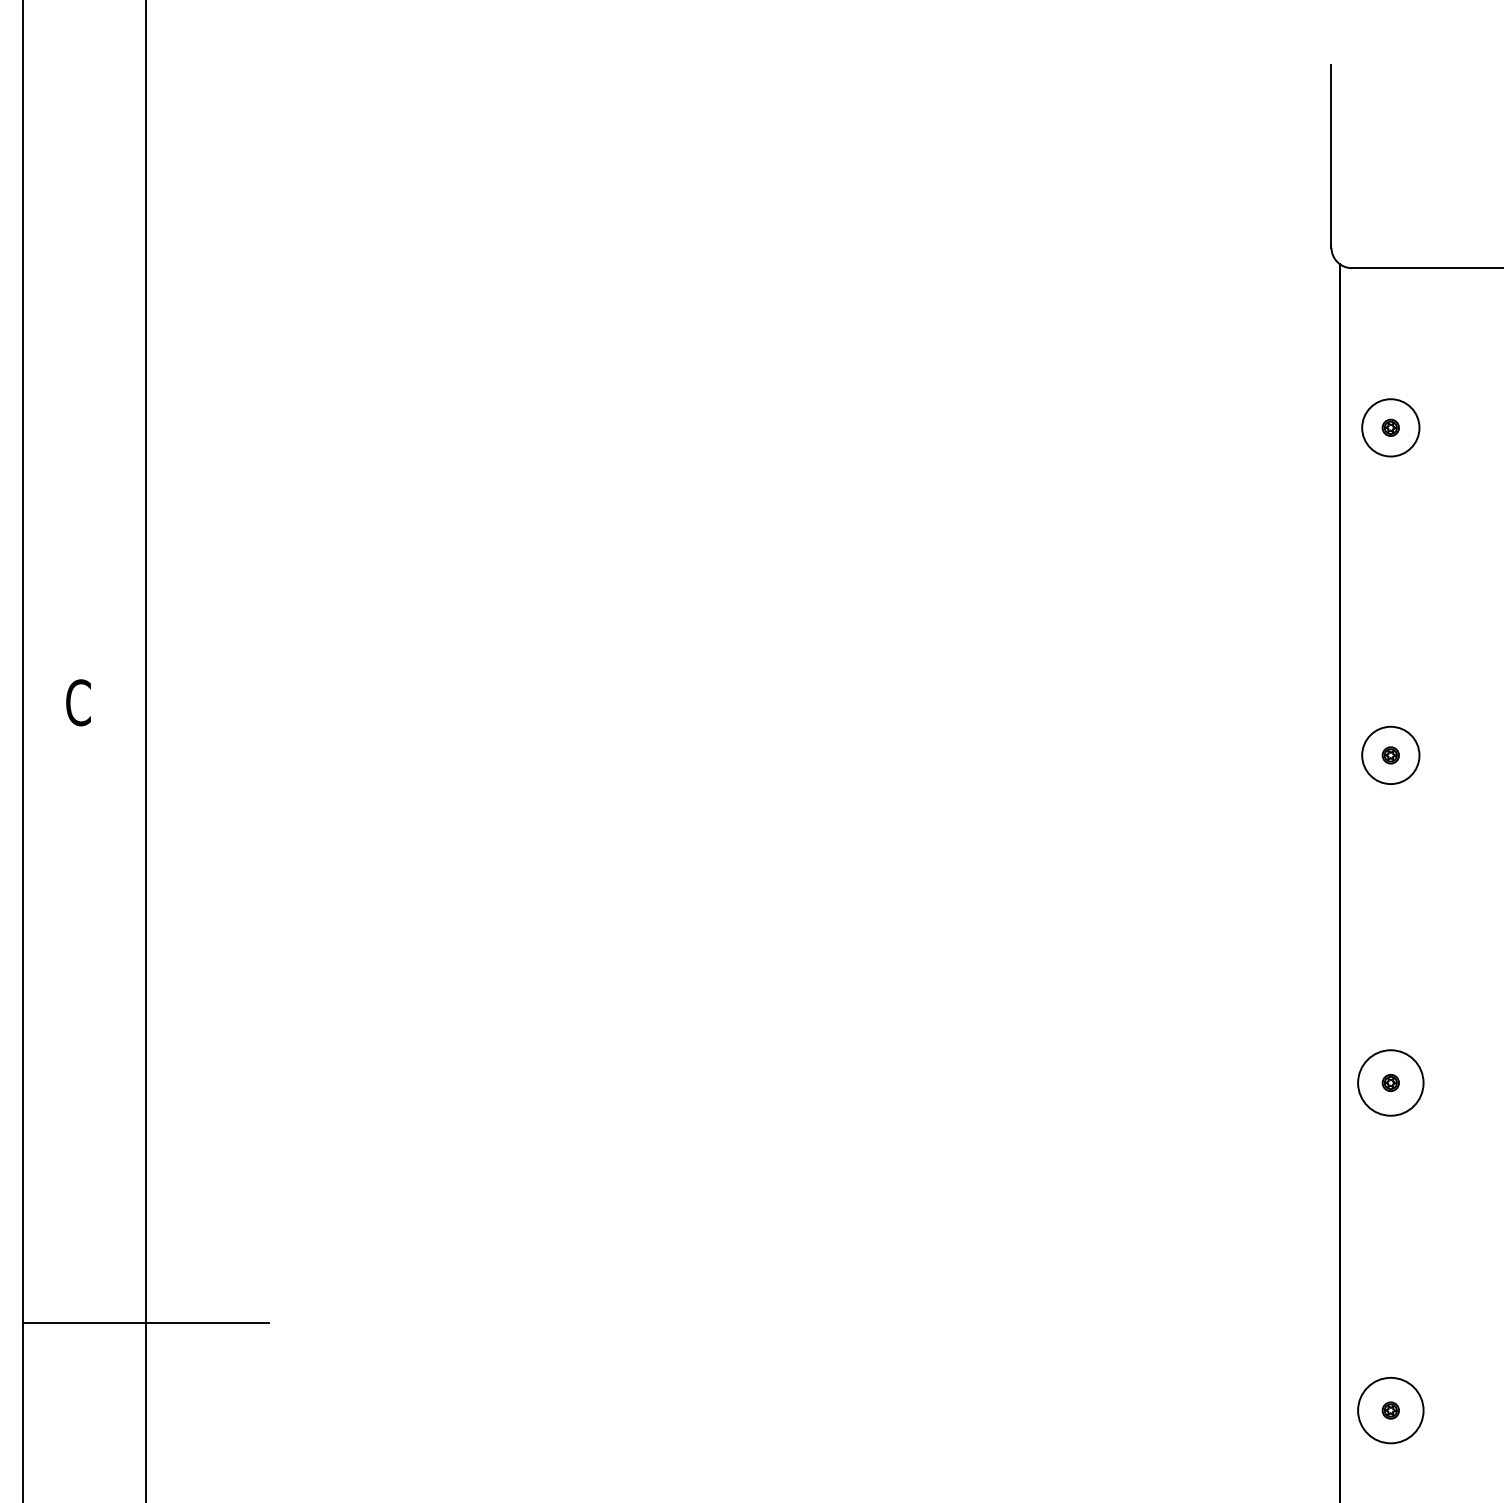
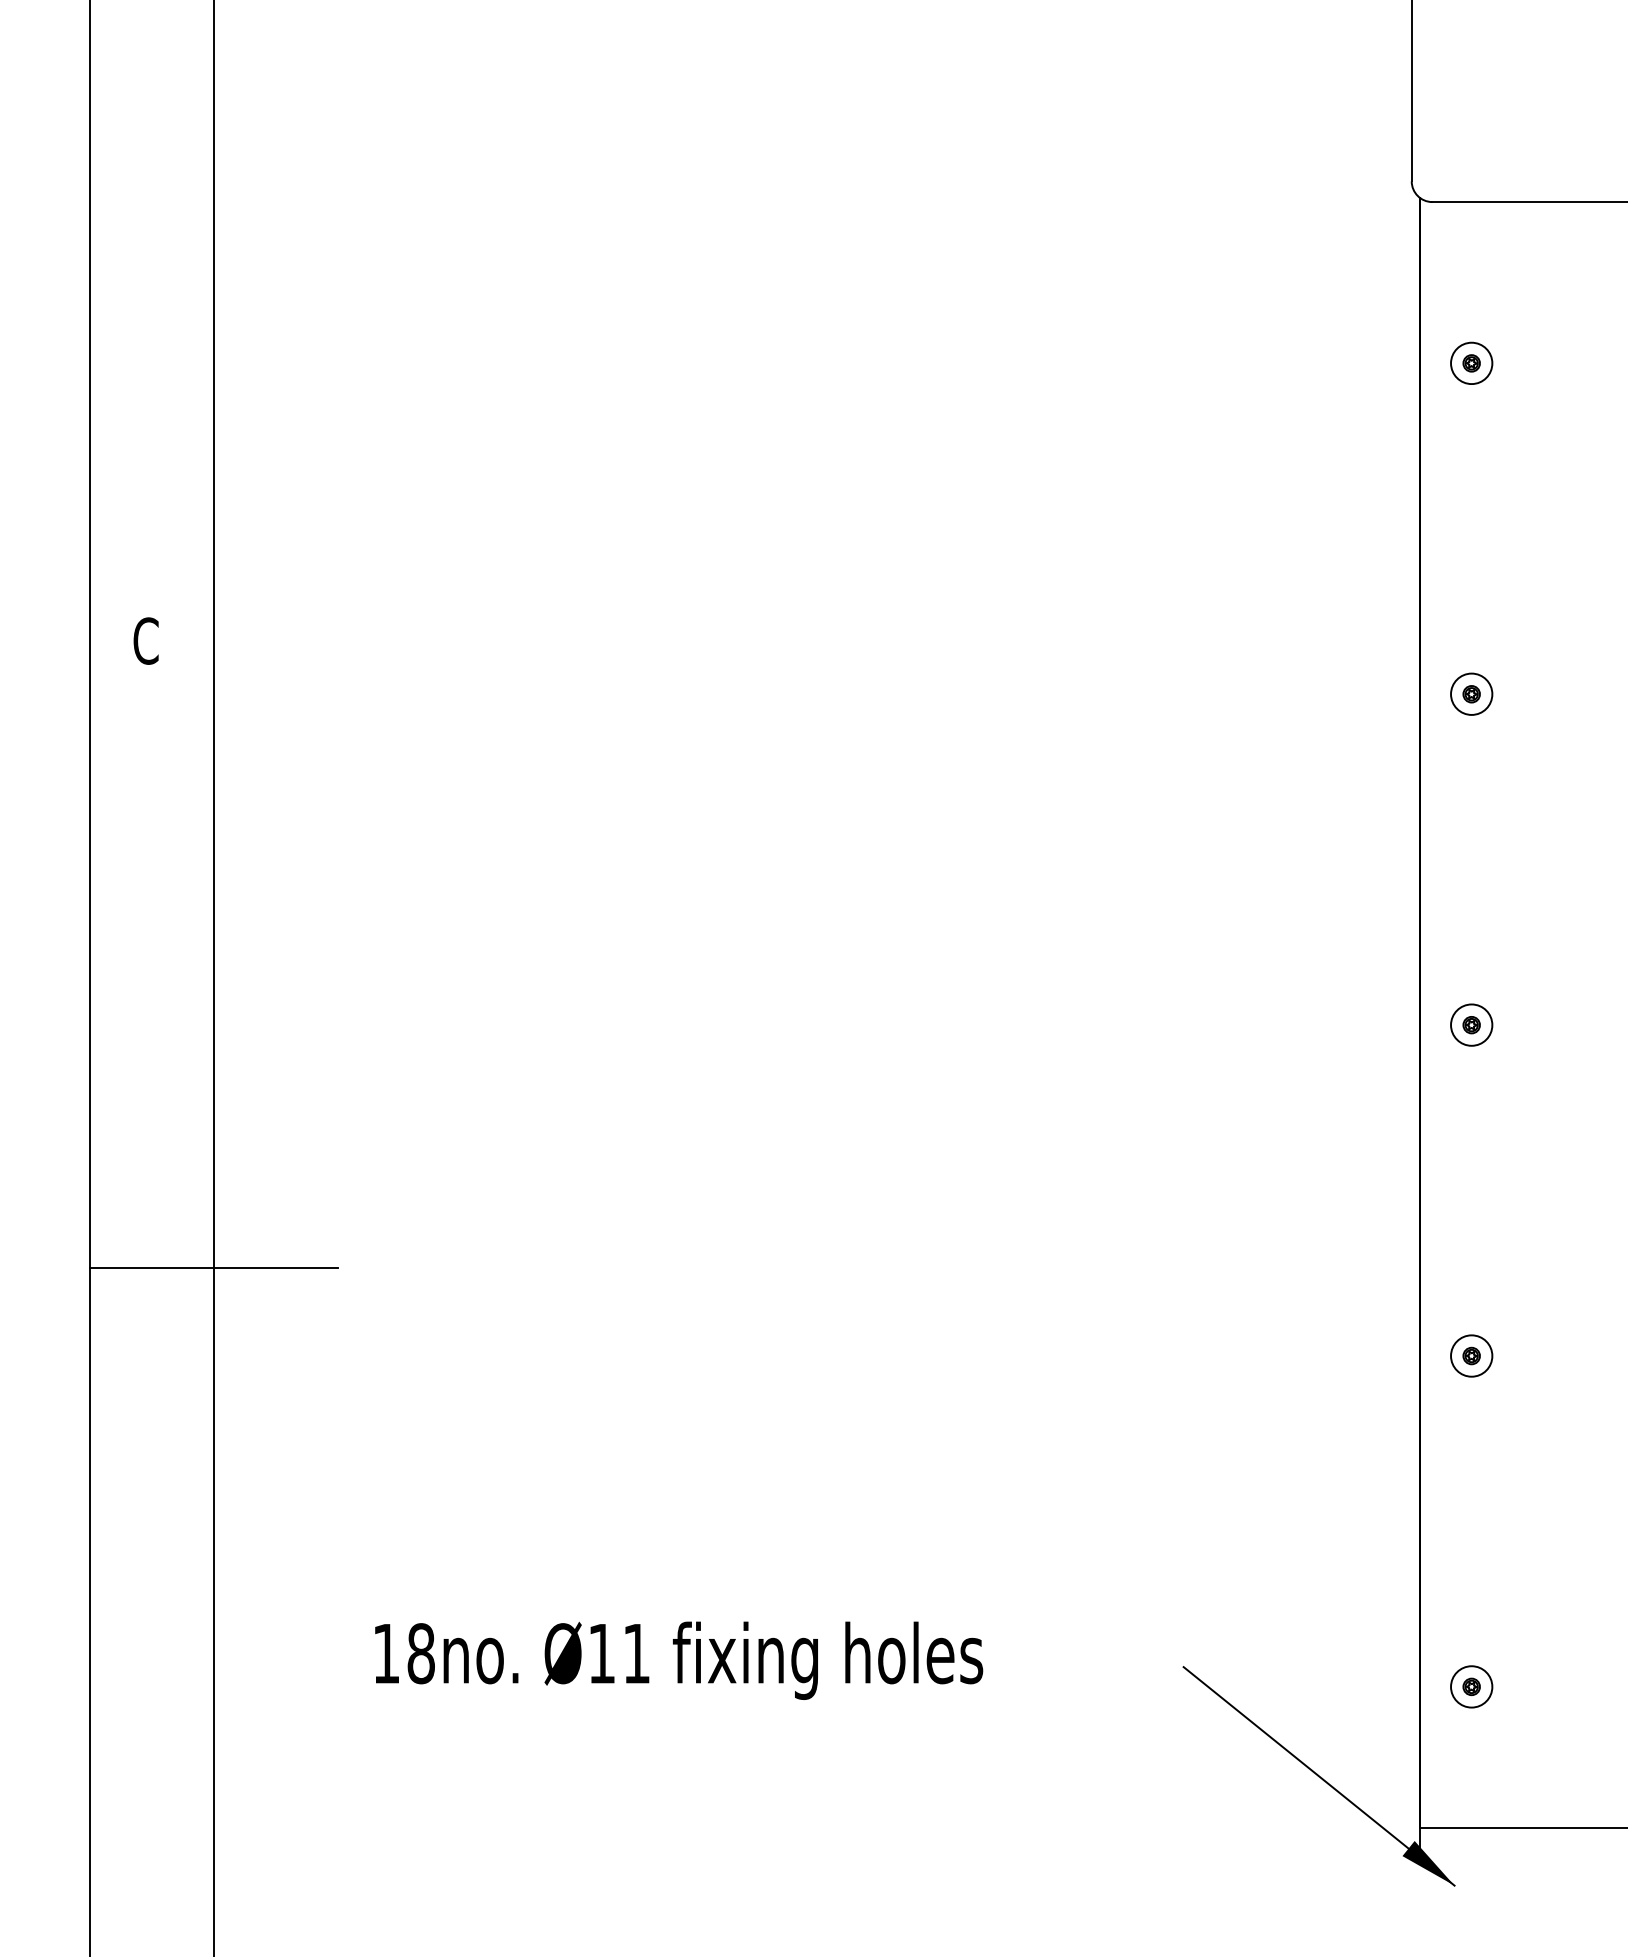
circle: (1390, 427) -> (1471, 363), size x0.71
circle: (1390, 754) -> (1471, 693), size x0.71
circle: (1390, 1082) -> (1471, 1024), size x0.62
circle: (1390, 1410) -> (1471, 1355), size x0.62

